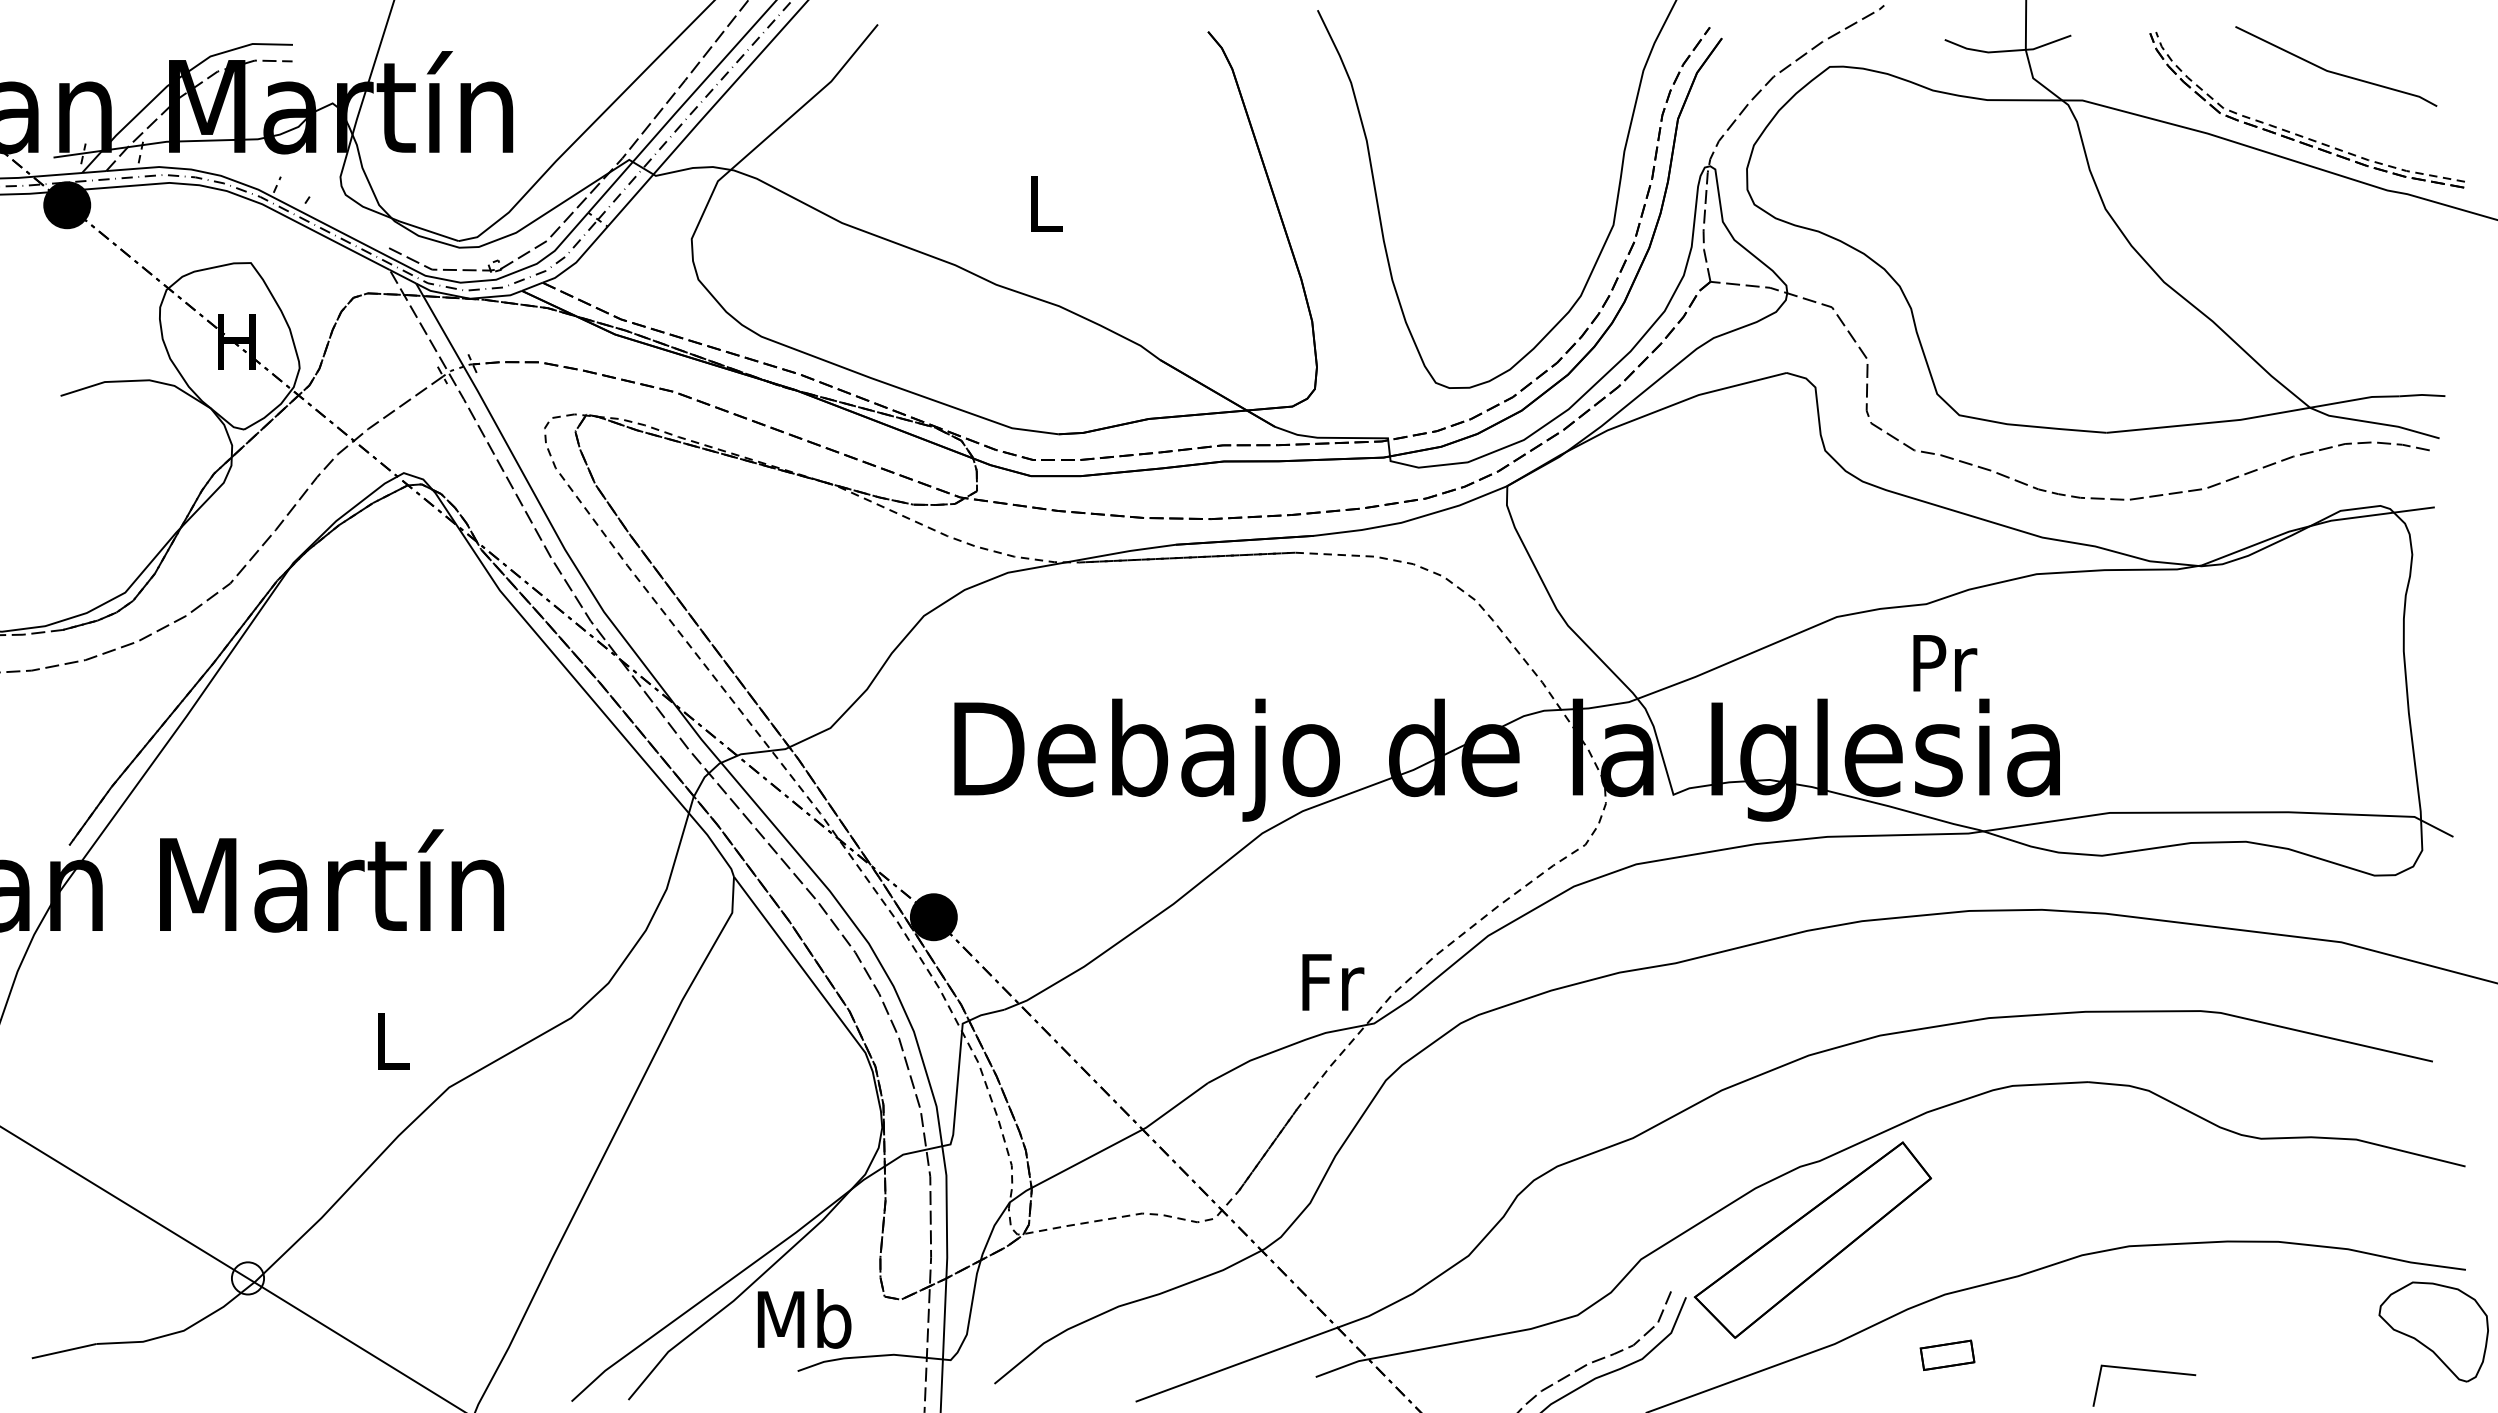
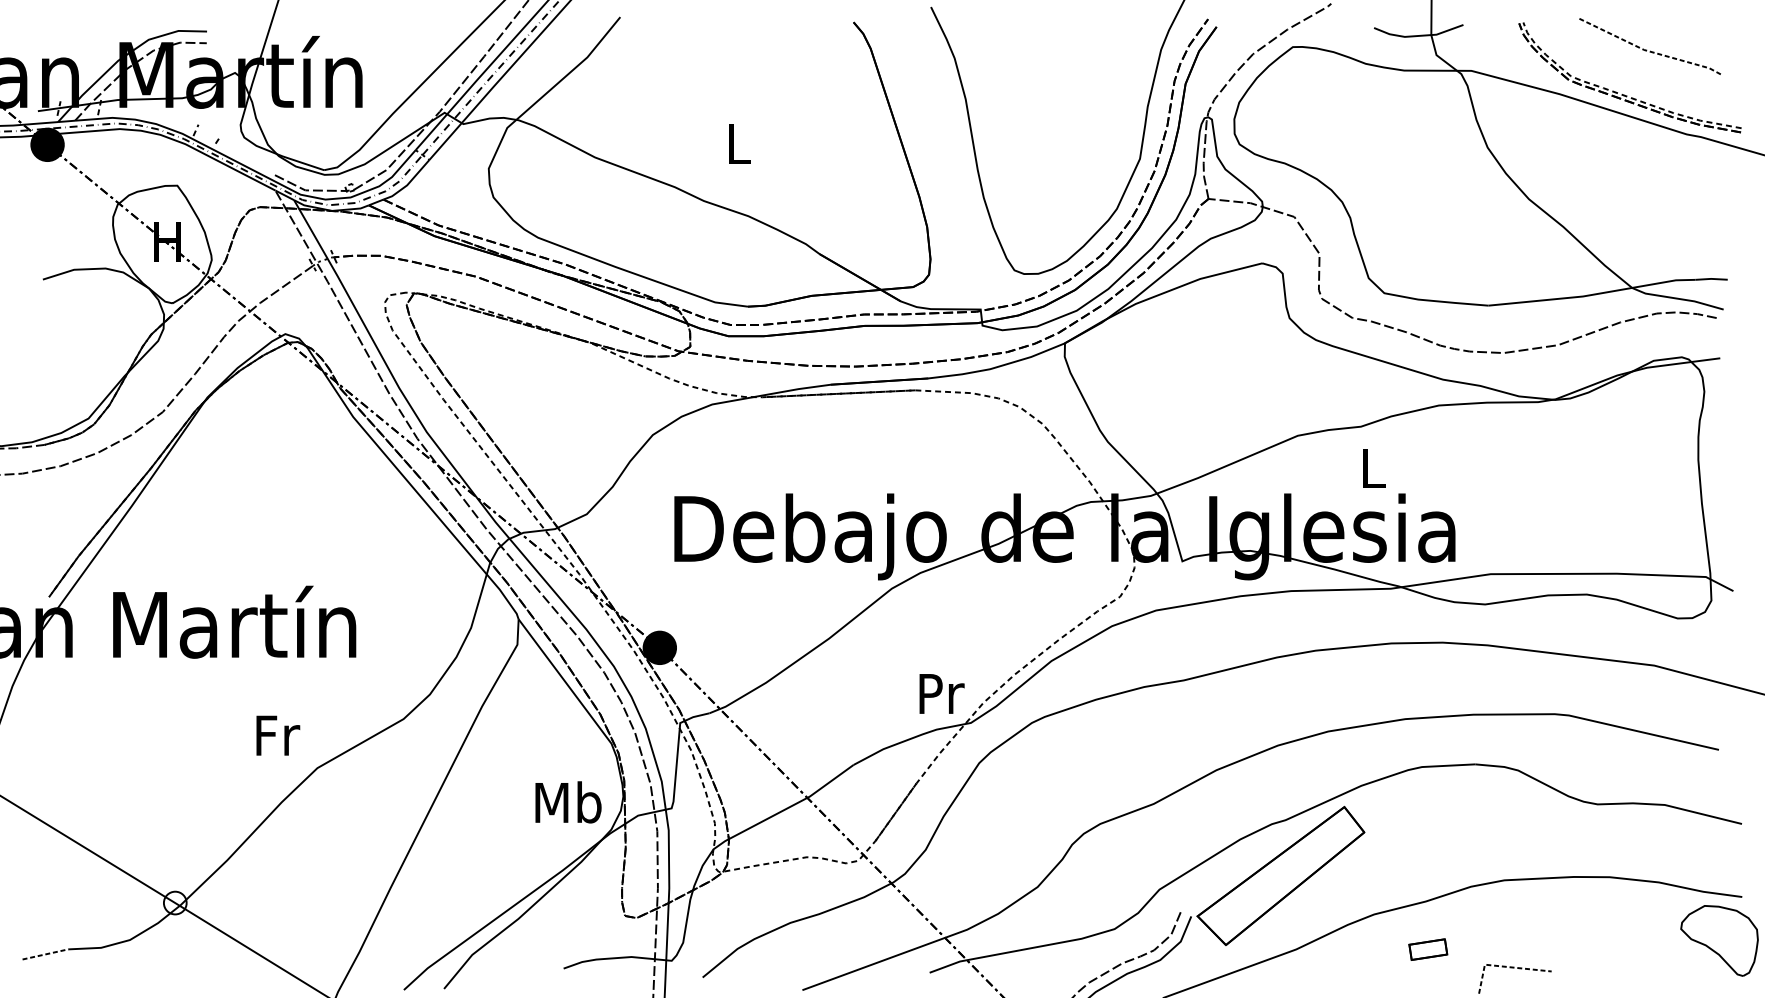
line: (2334, 73) -> (1649, 51), solid -> dashed
text: (1945, 663) -> (1374, 468), Pr -> L
text: (1333, 982) -> (942, 693), Fr -> Pr
text: (393, 1041) -> (278, 735), L -> Fr
text: (804, 1318) -> (568, 802), moved
line: (64, 1351) -> (45, 954), solid -> dashed
part: (1947, 1354) -> (1428, 949), moved
line: (2127, 1368) -> (1503, 966), solid -> dashed

